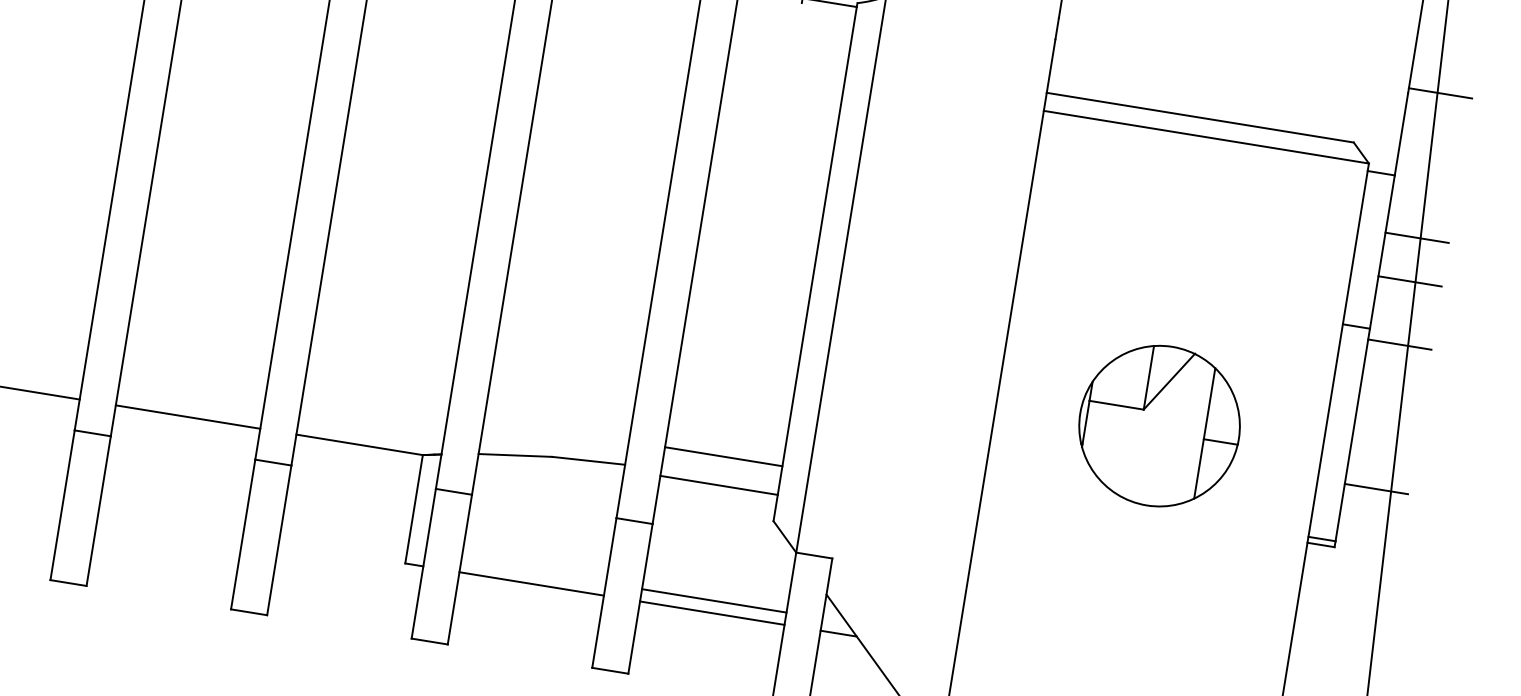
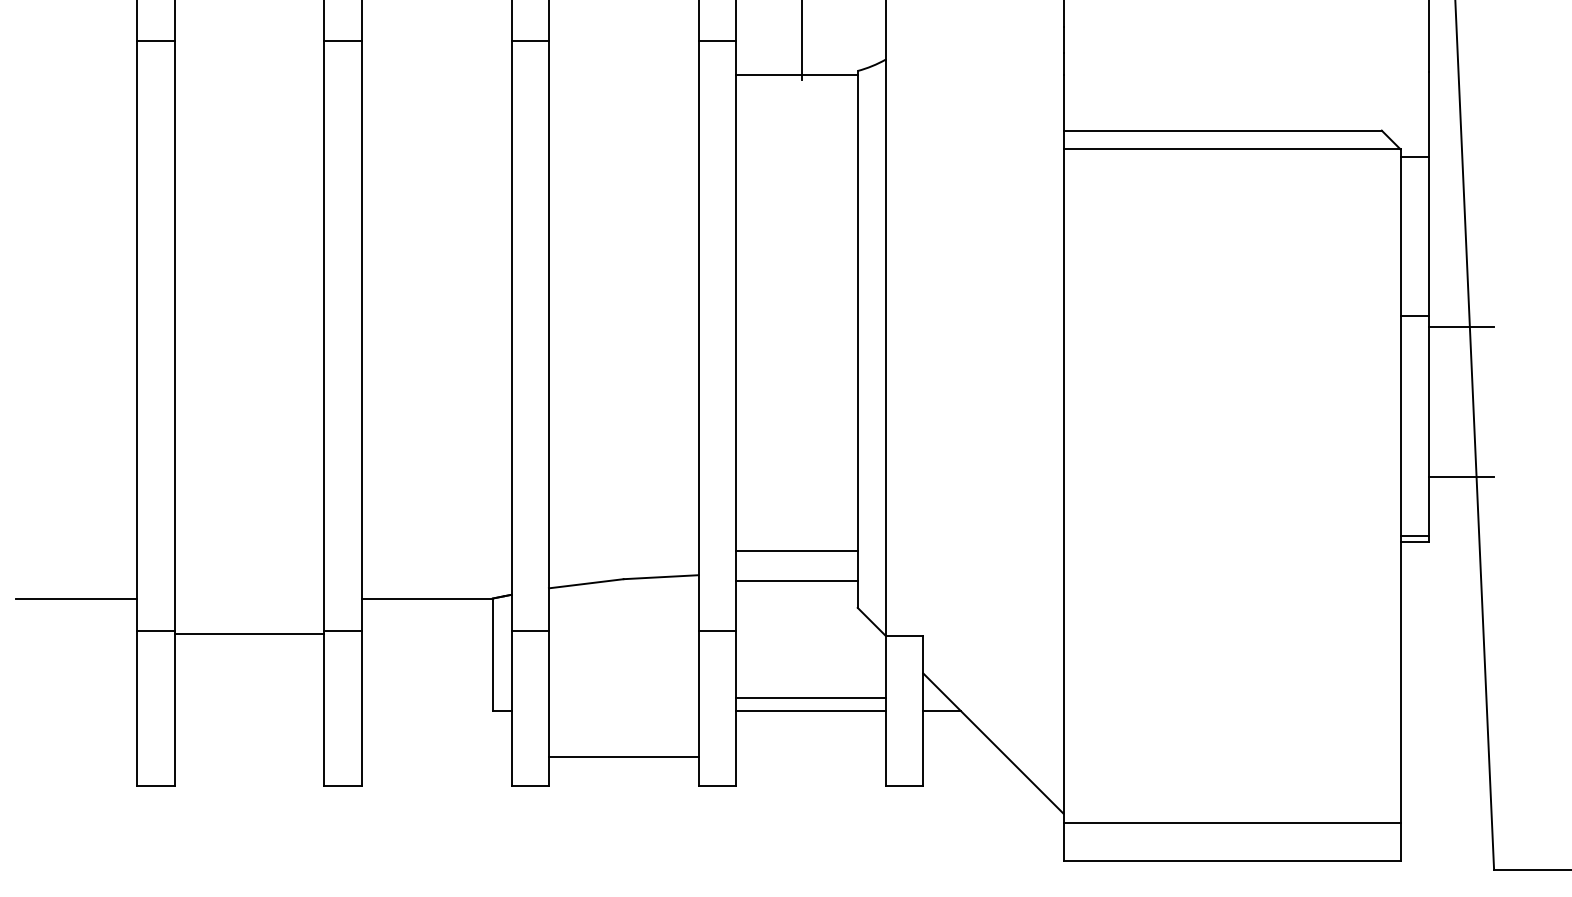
line: (1440, 93) -> (1461, 66), removed
line: (1417, 237) -> (1461, 216), removed
line: (1410, 281) -> (1461, 261), removed
line: (188, 417) -> (249, 633), moved
part: (1160, 425) -> (1232, 448), removed
line: (531, 583) -> (623, 756), moved

